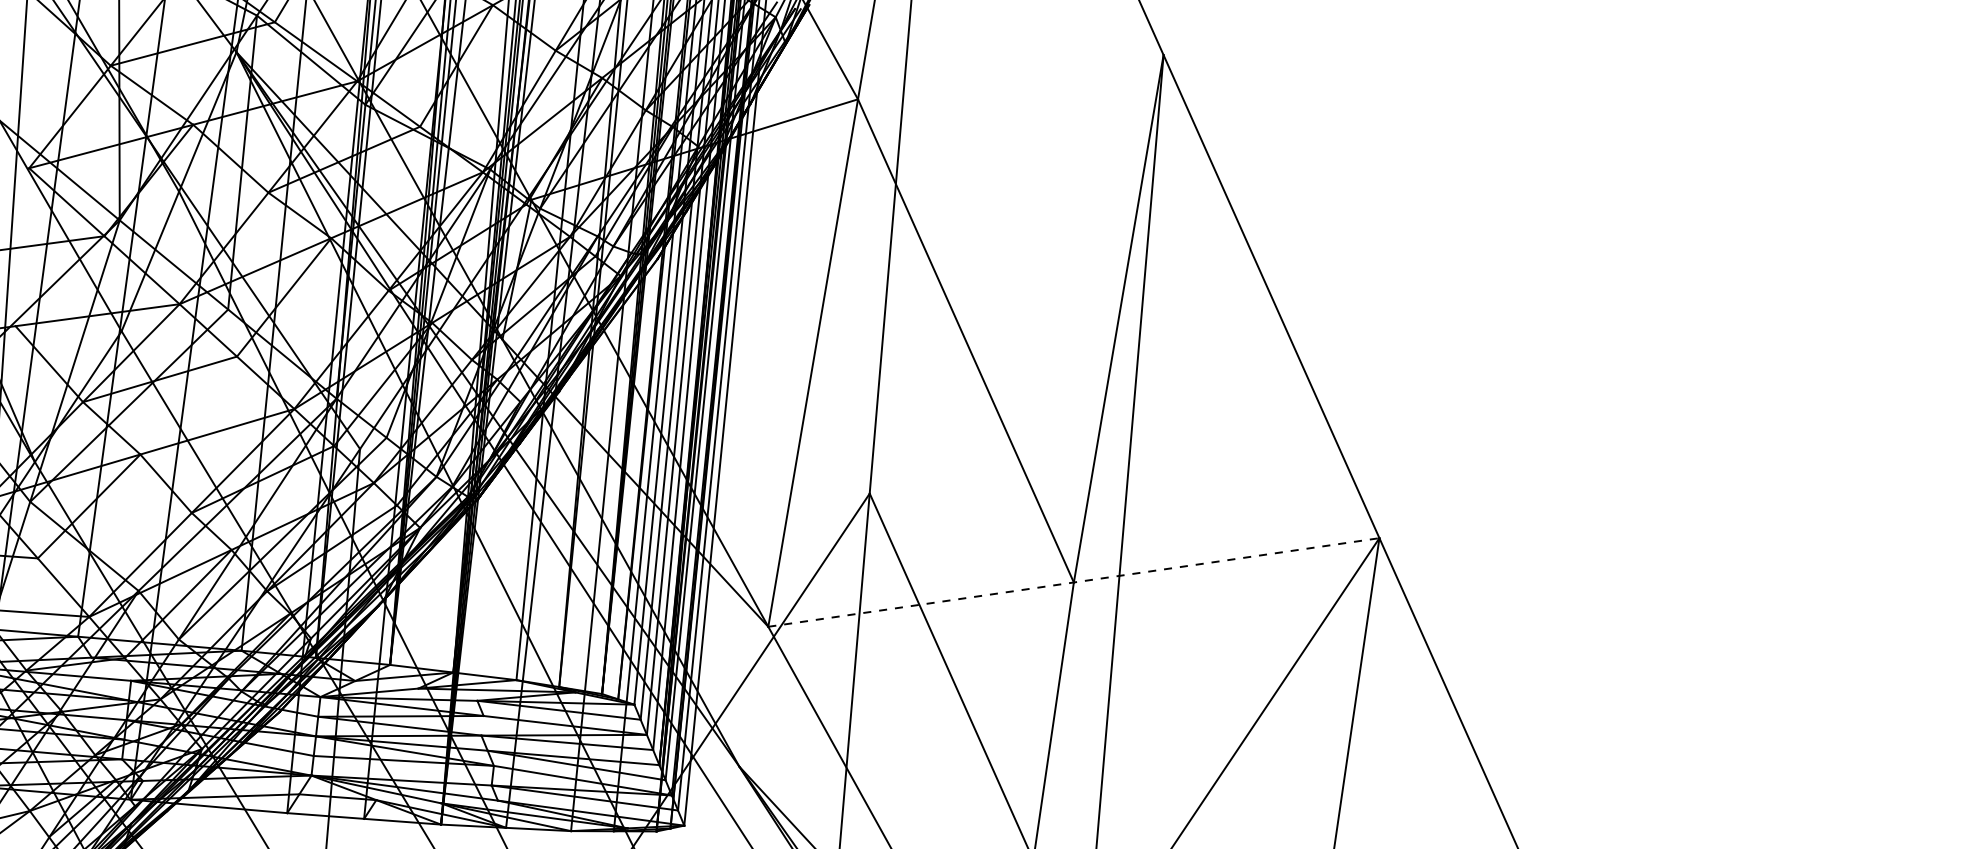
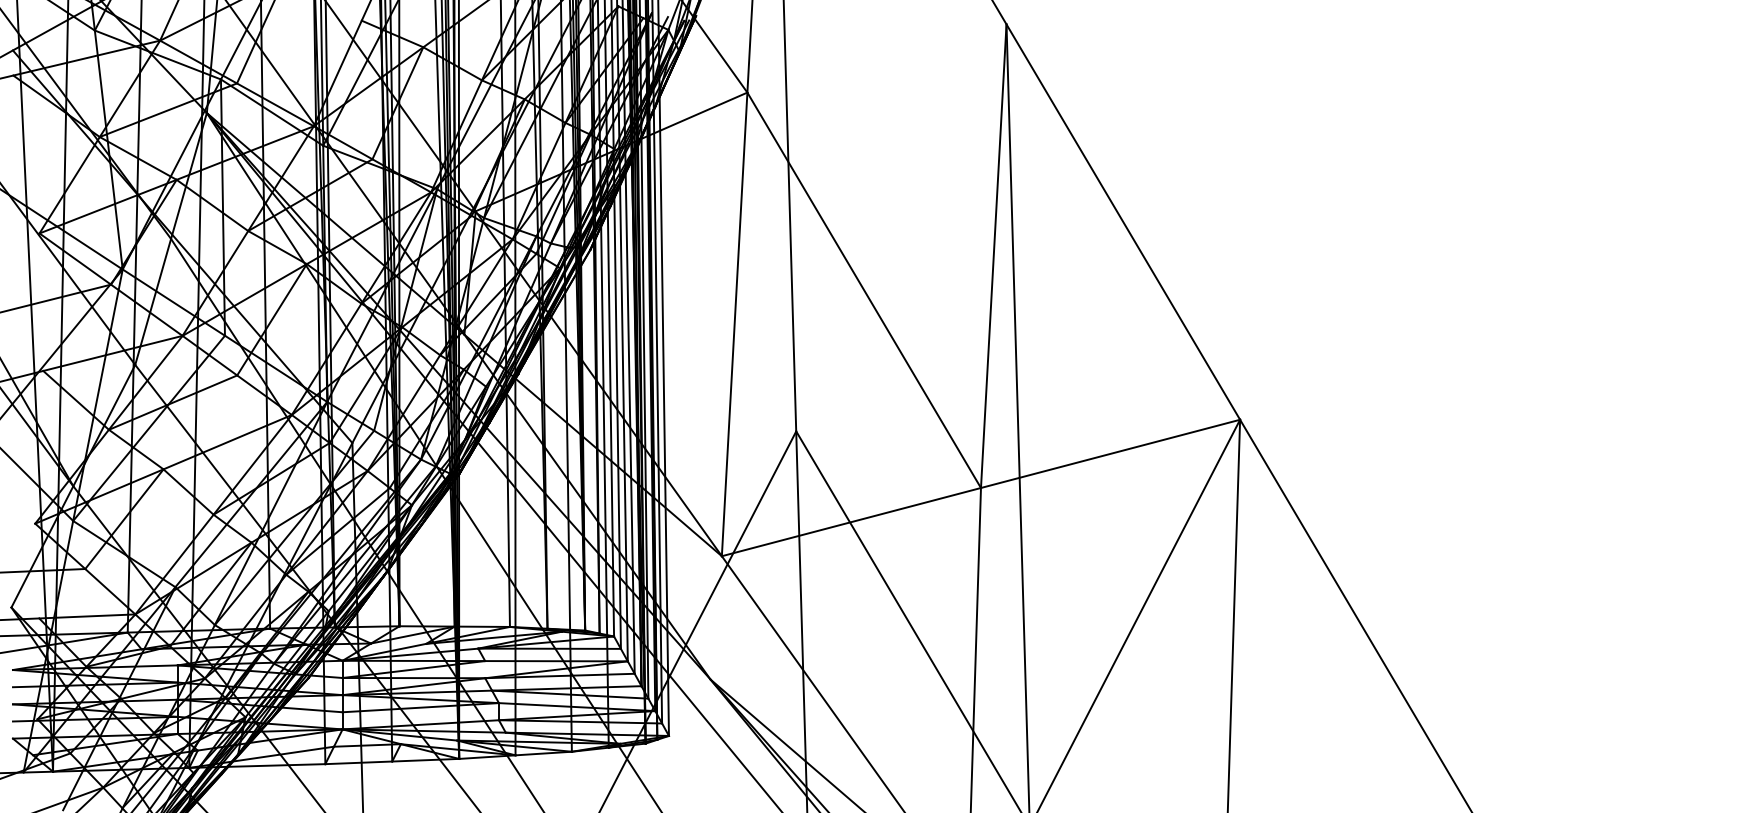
line: (1073, 581) -> (980, 487), dashed -> solid

